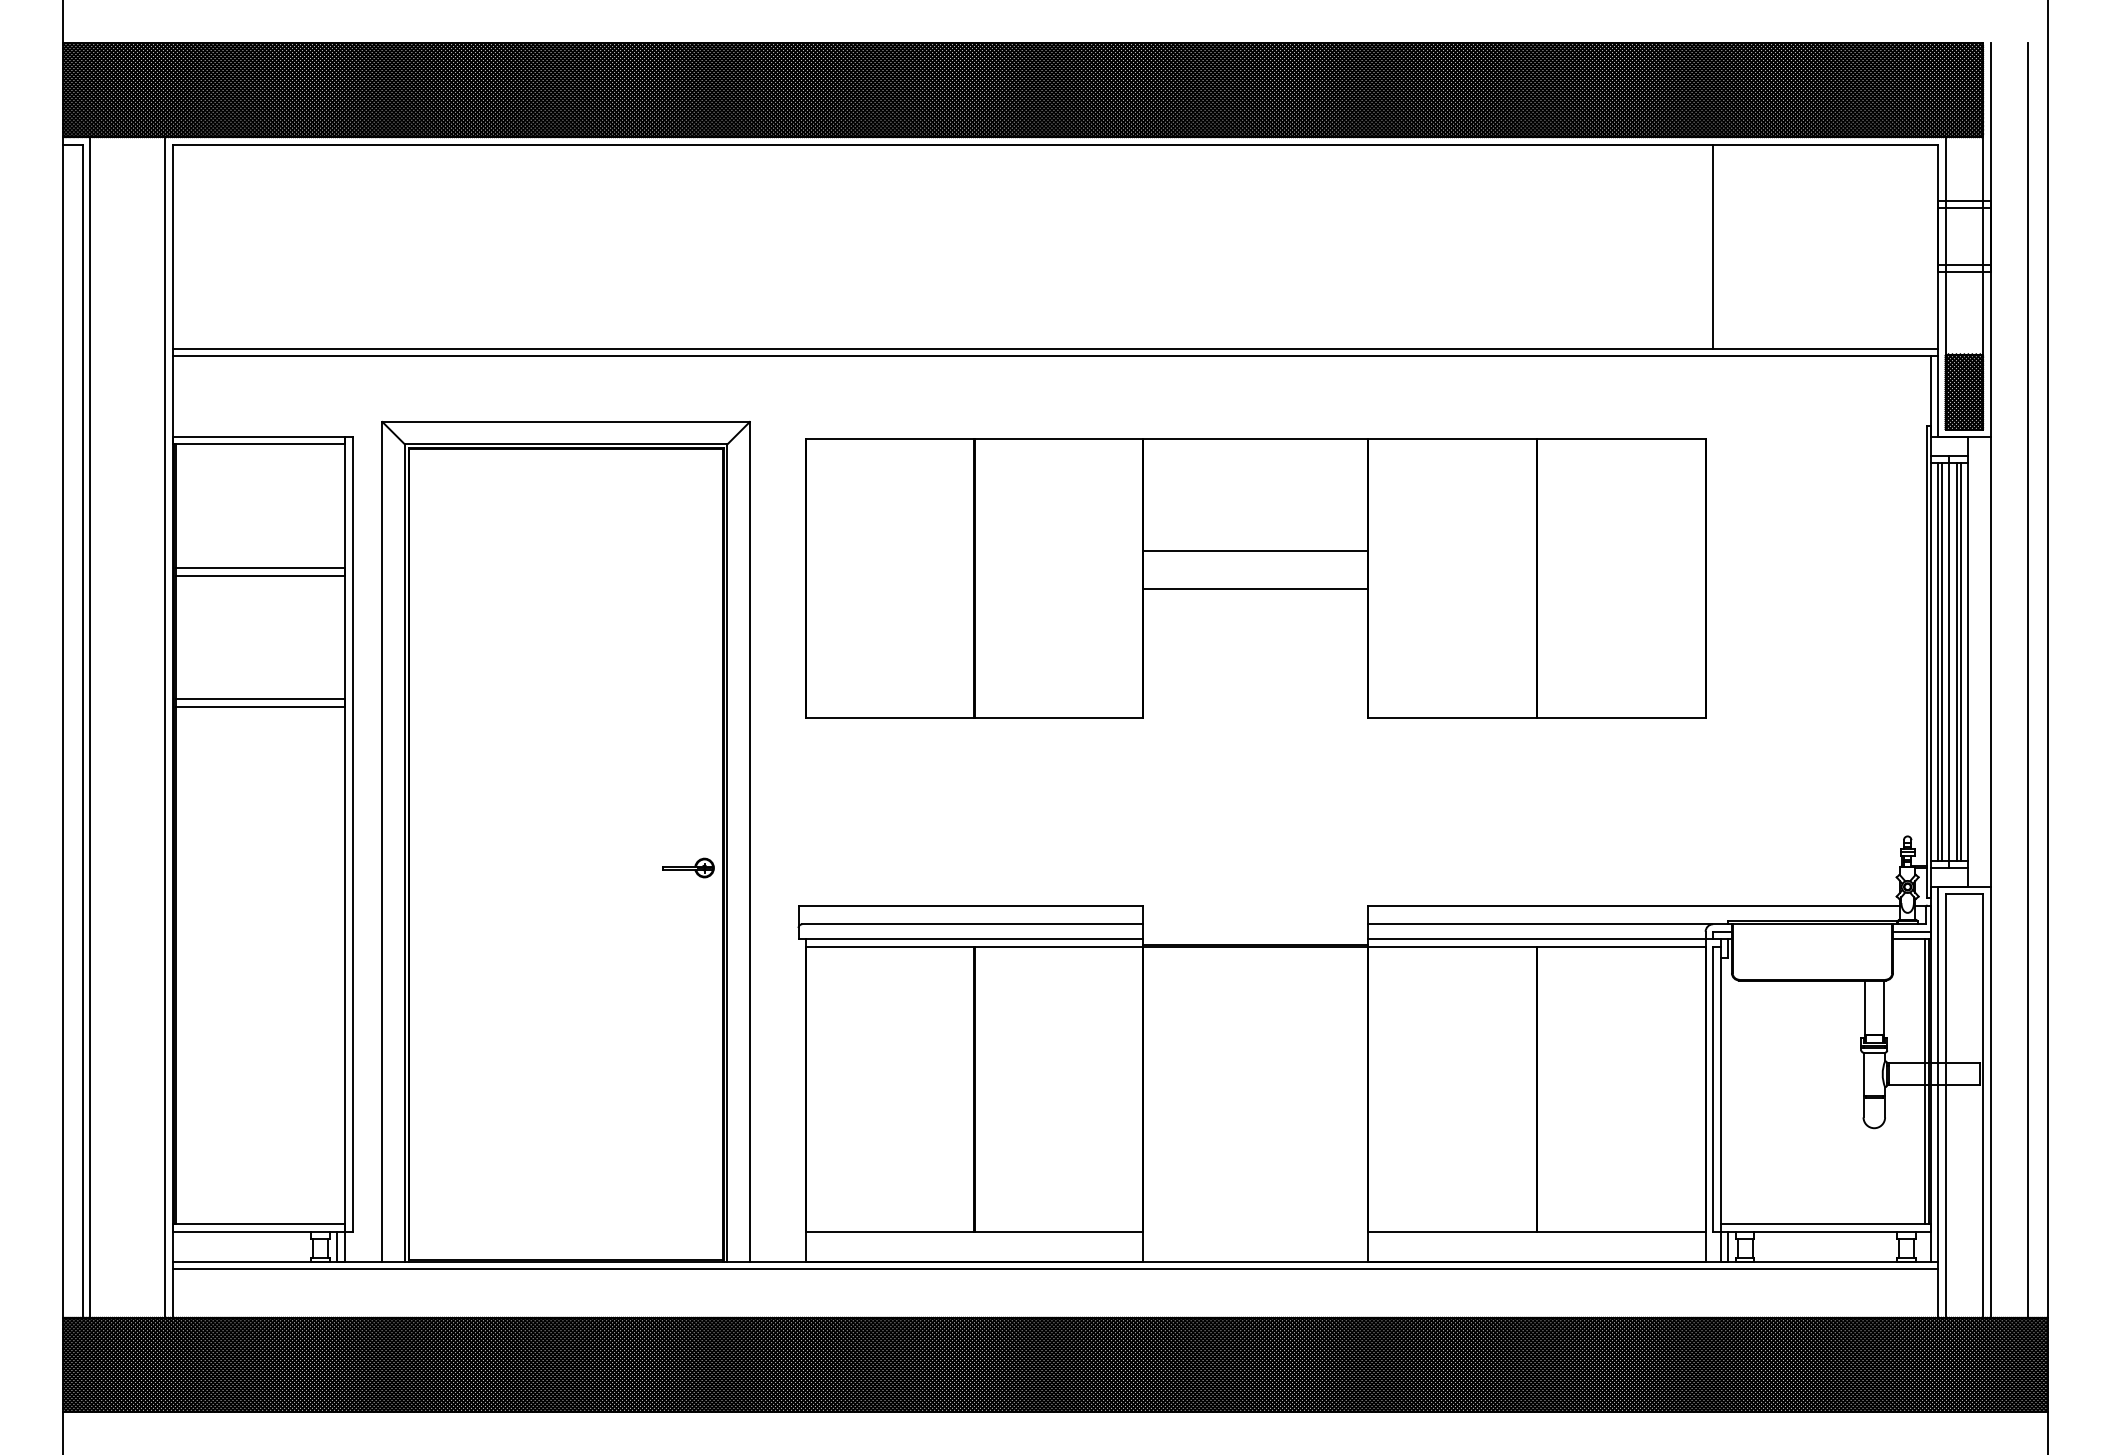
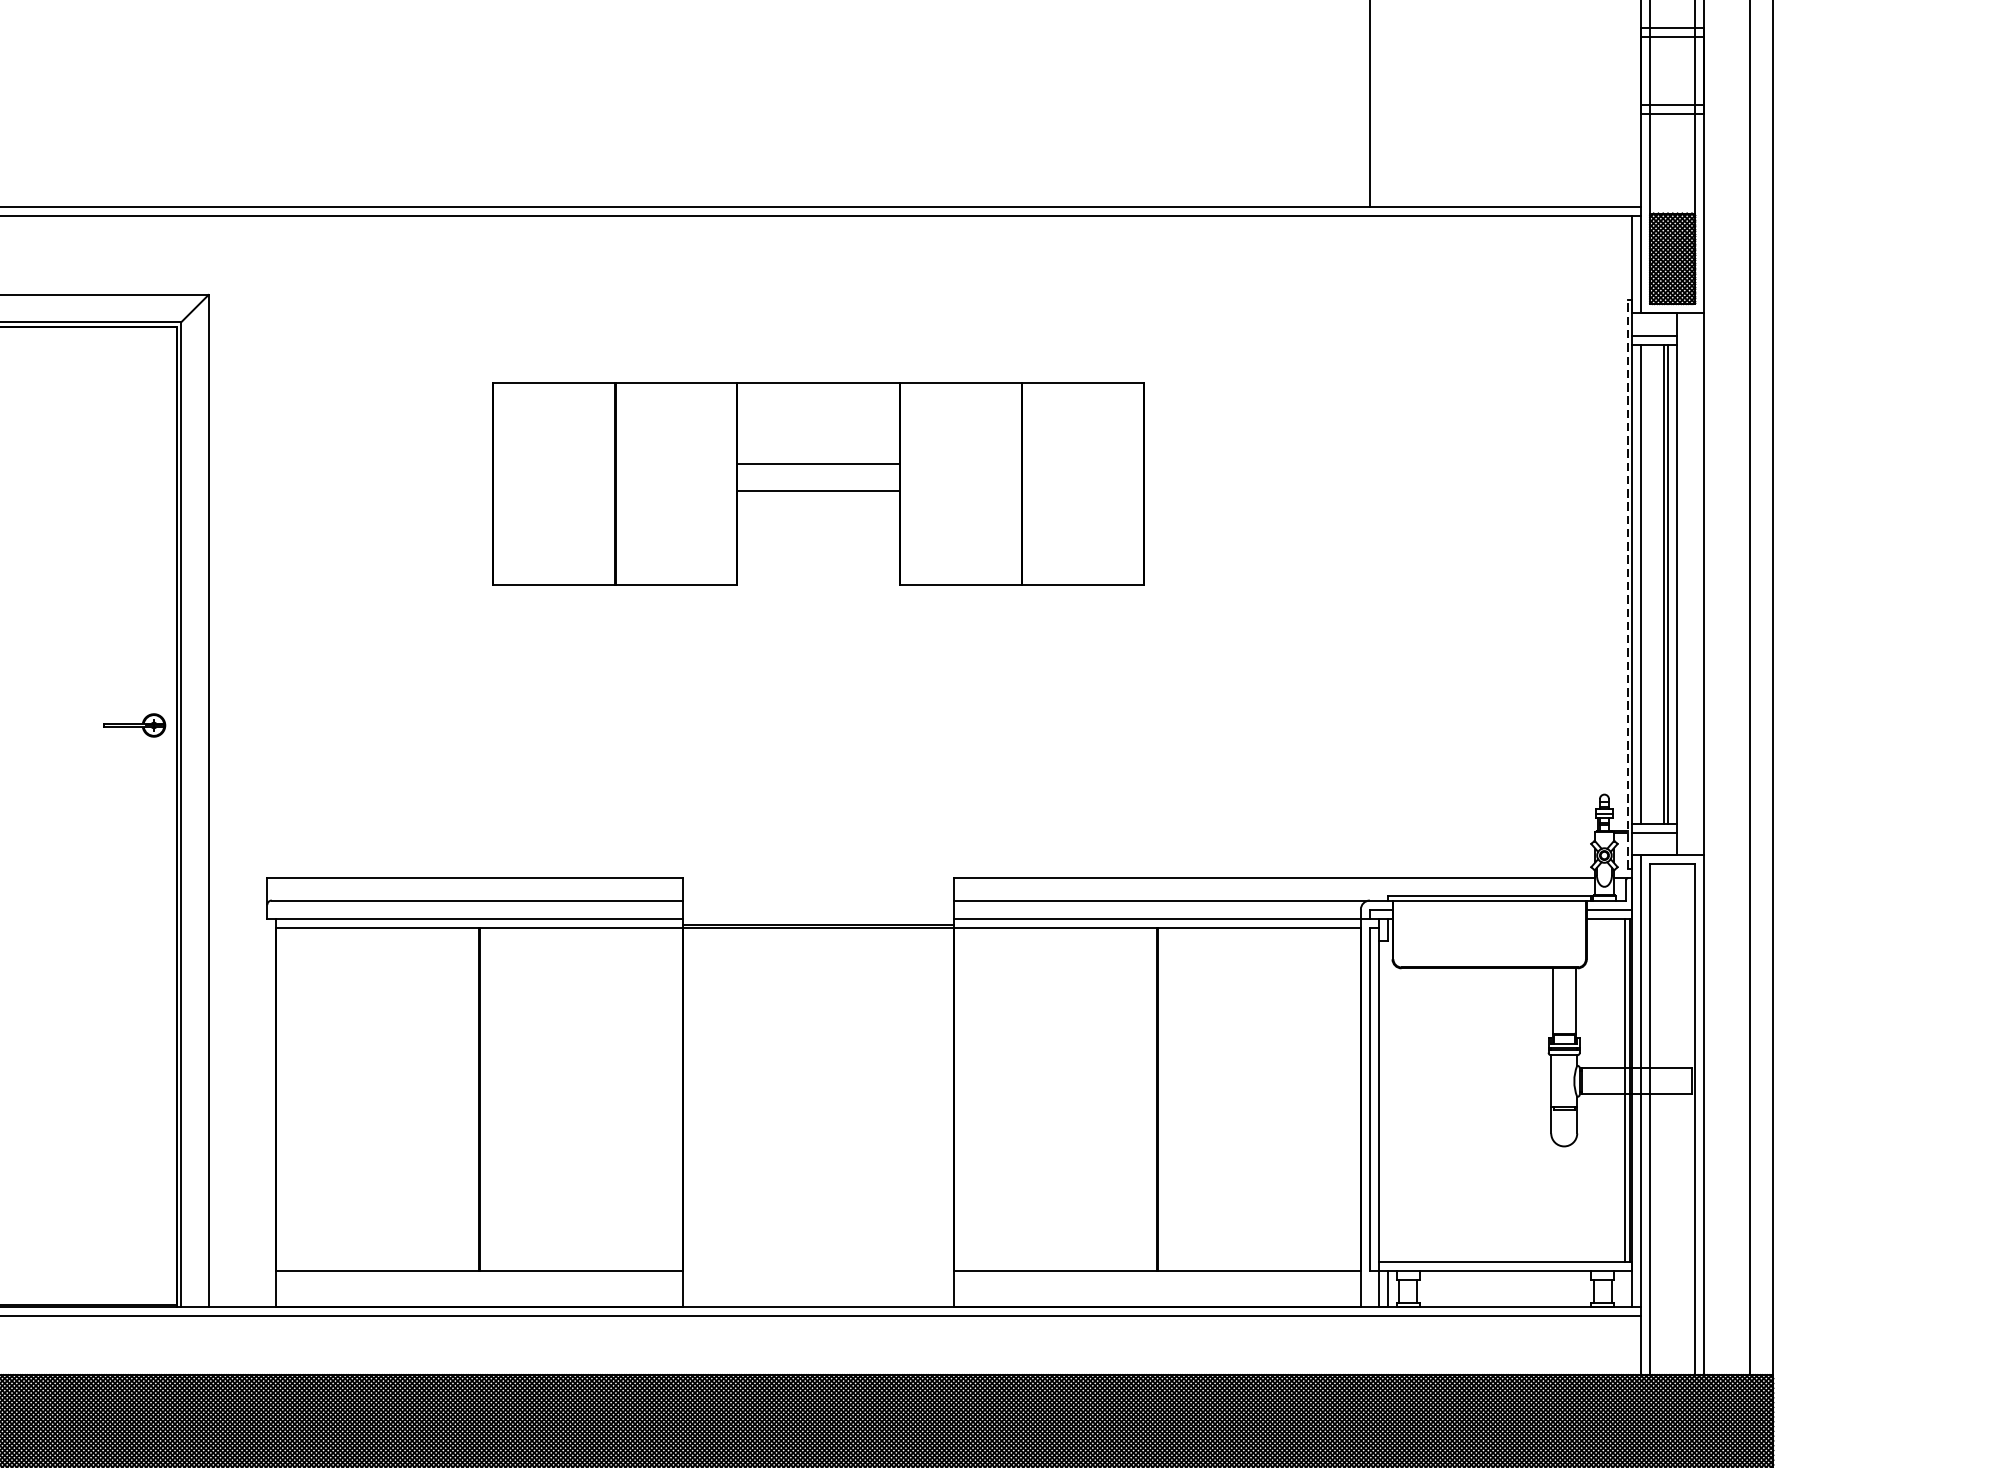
part: (1255, 578) -> (818, 483), size x0.6
line: (1926, 661) -> (1627, 583), solid -> dashed
line: (1941, 661) -> (1645, 583), removed
line: (1949, 661) -> (1654, 583), removed
part: (688, 867) -> (134, 724), moved

